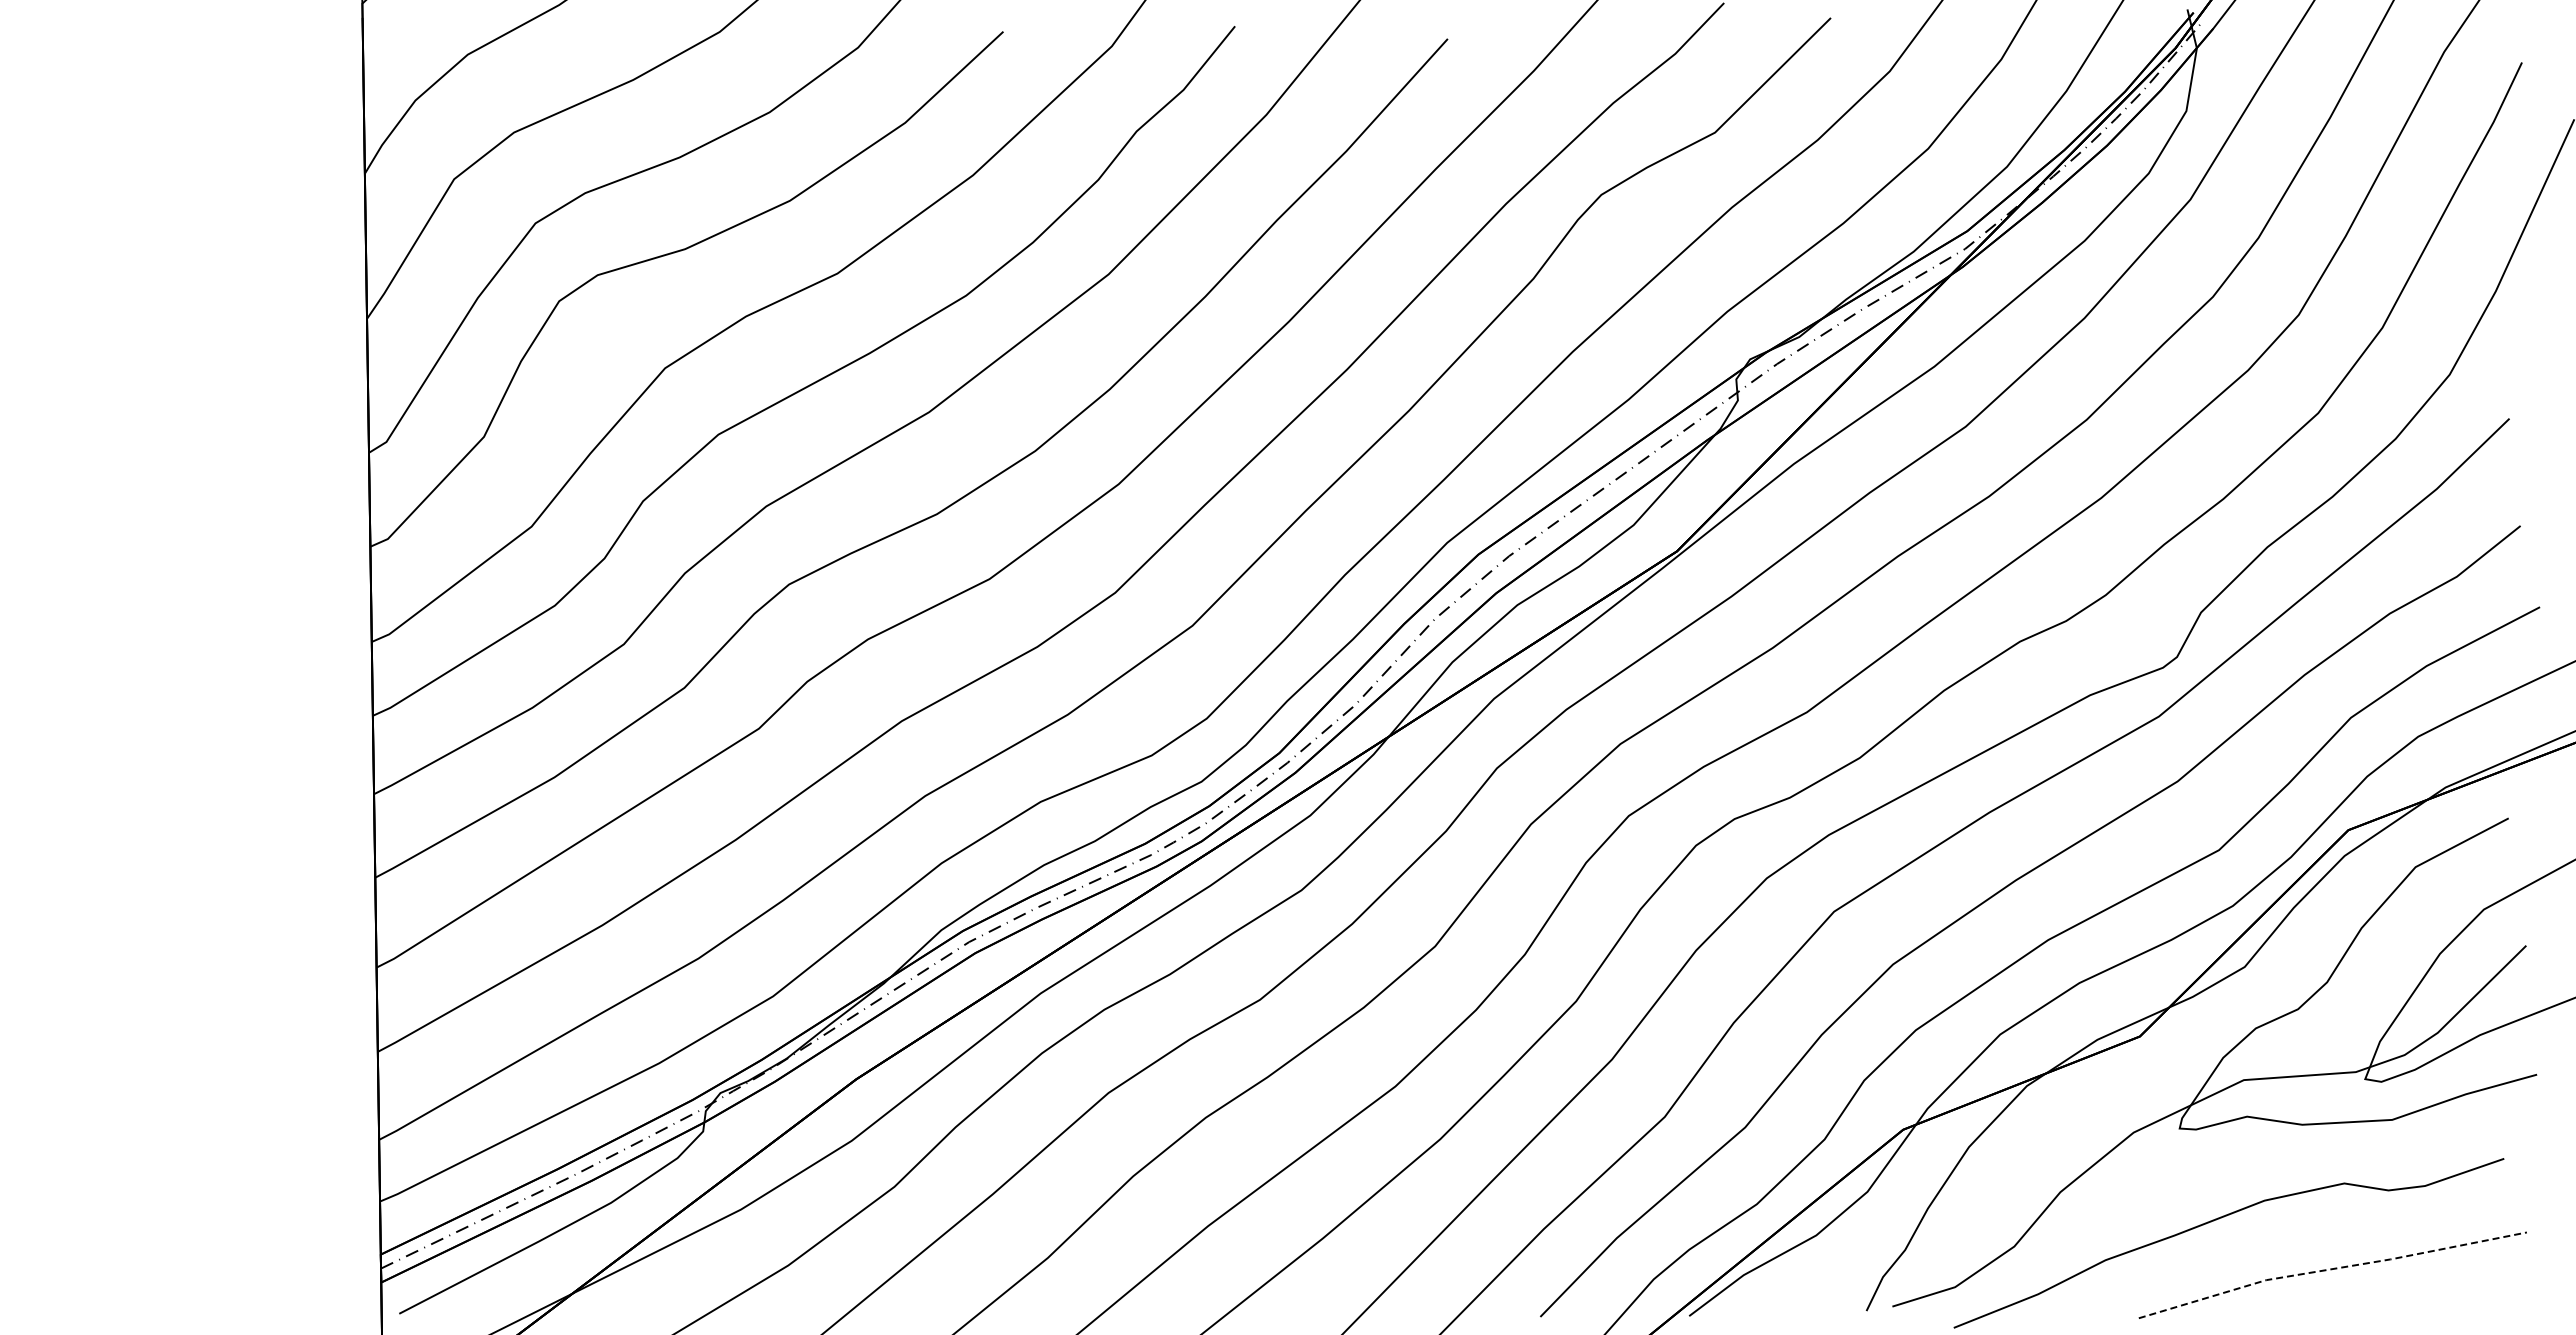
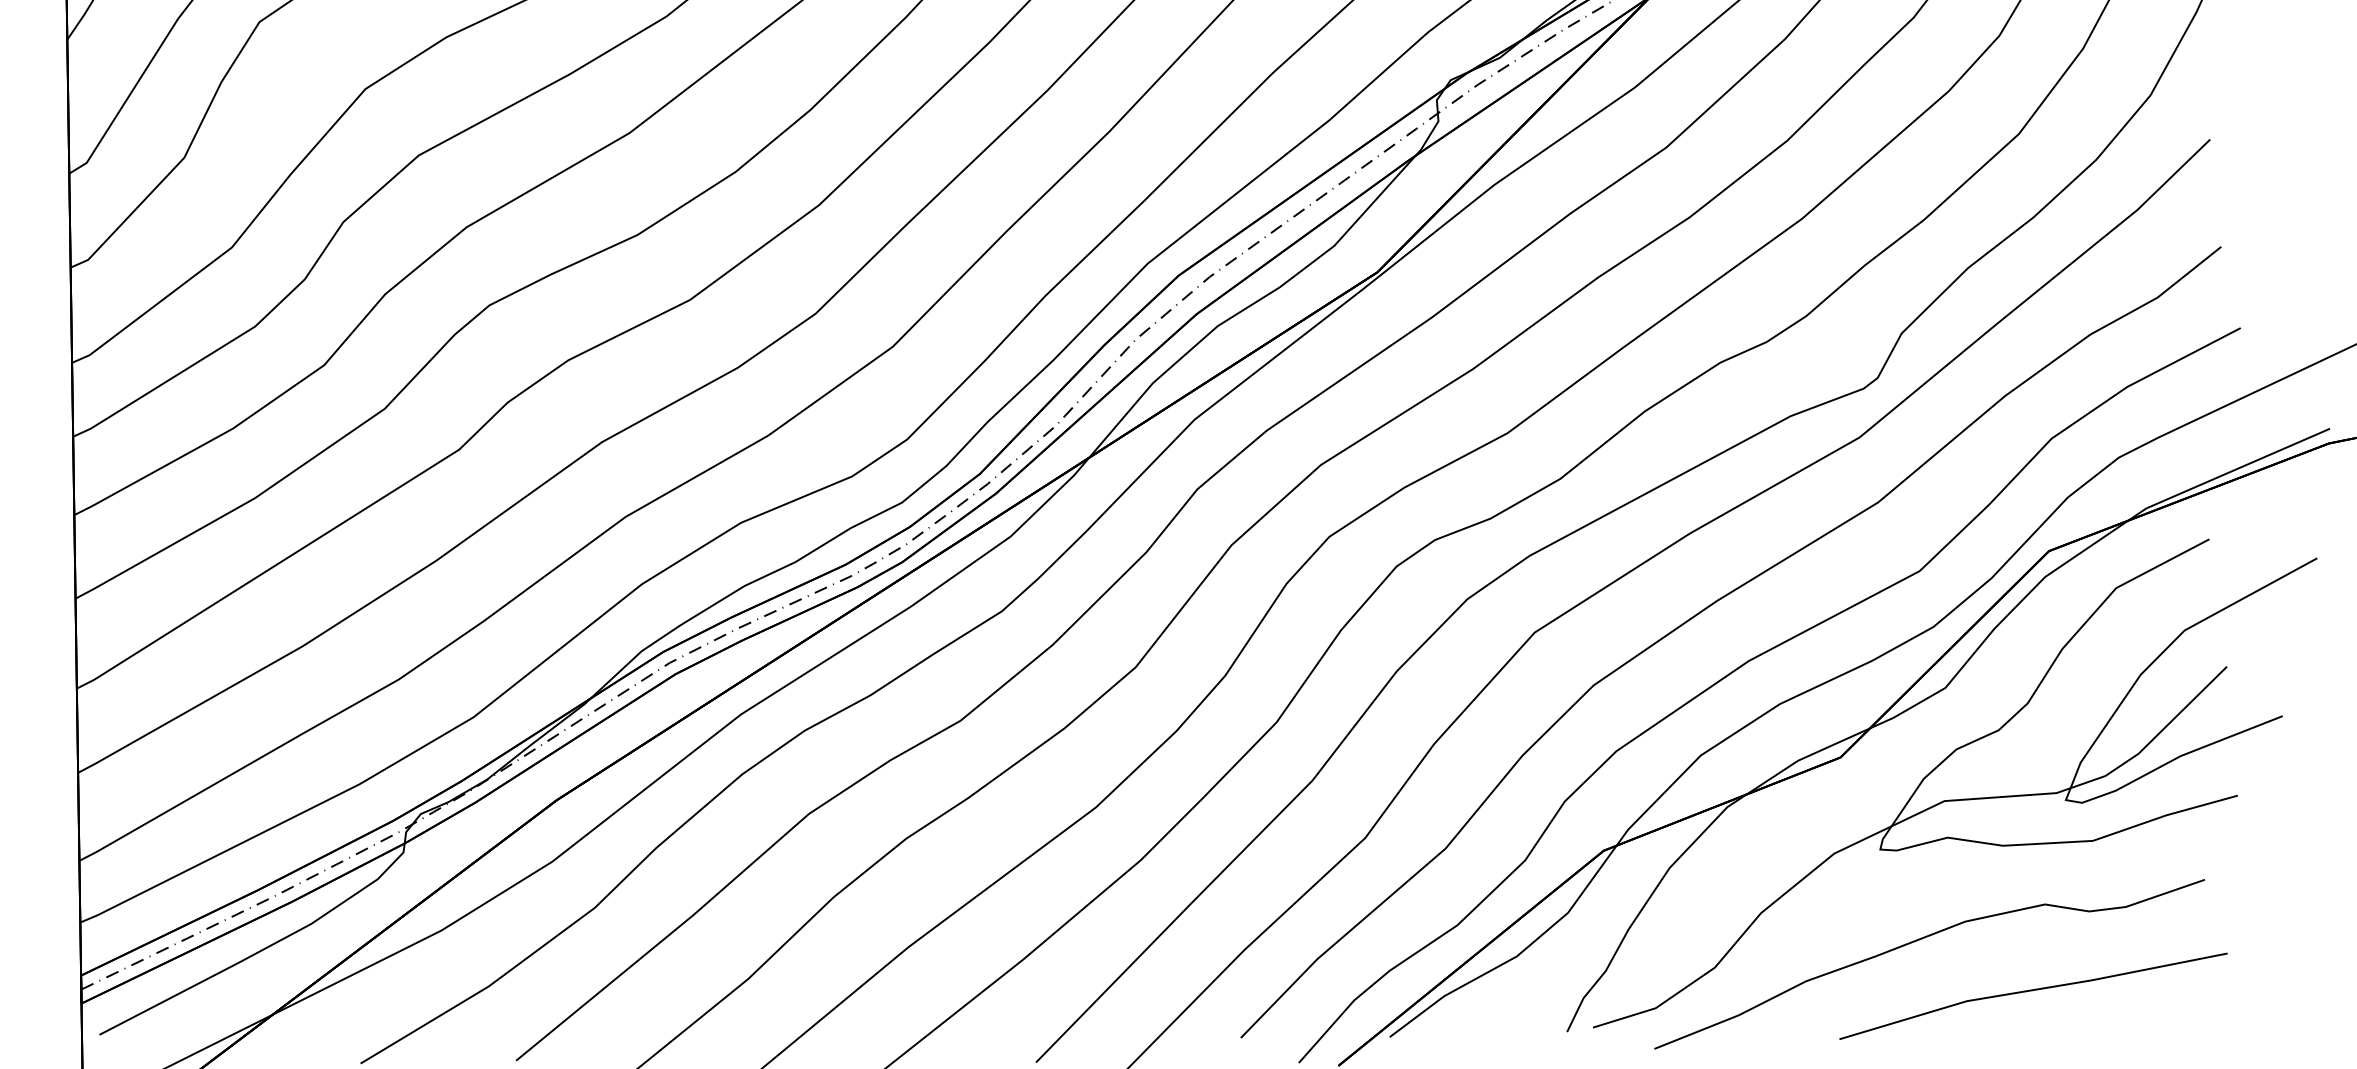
line: (2331, 1269) -> (2032, 990), dashed -> solid

